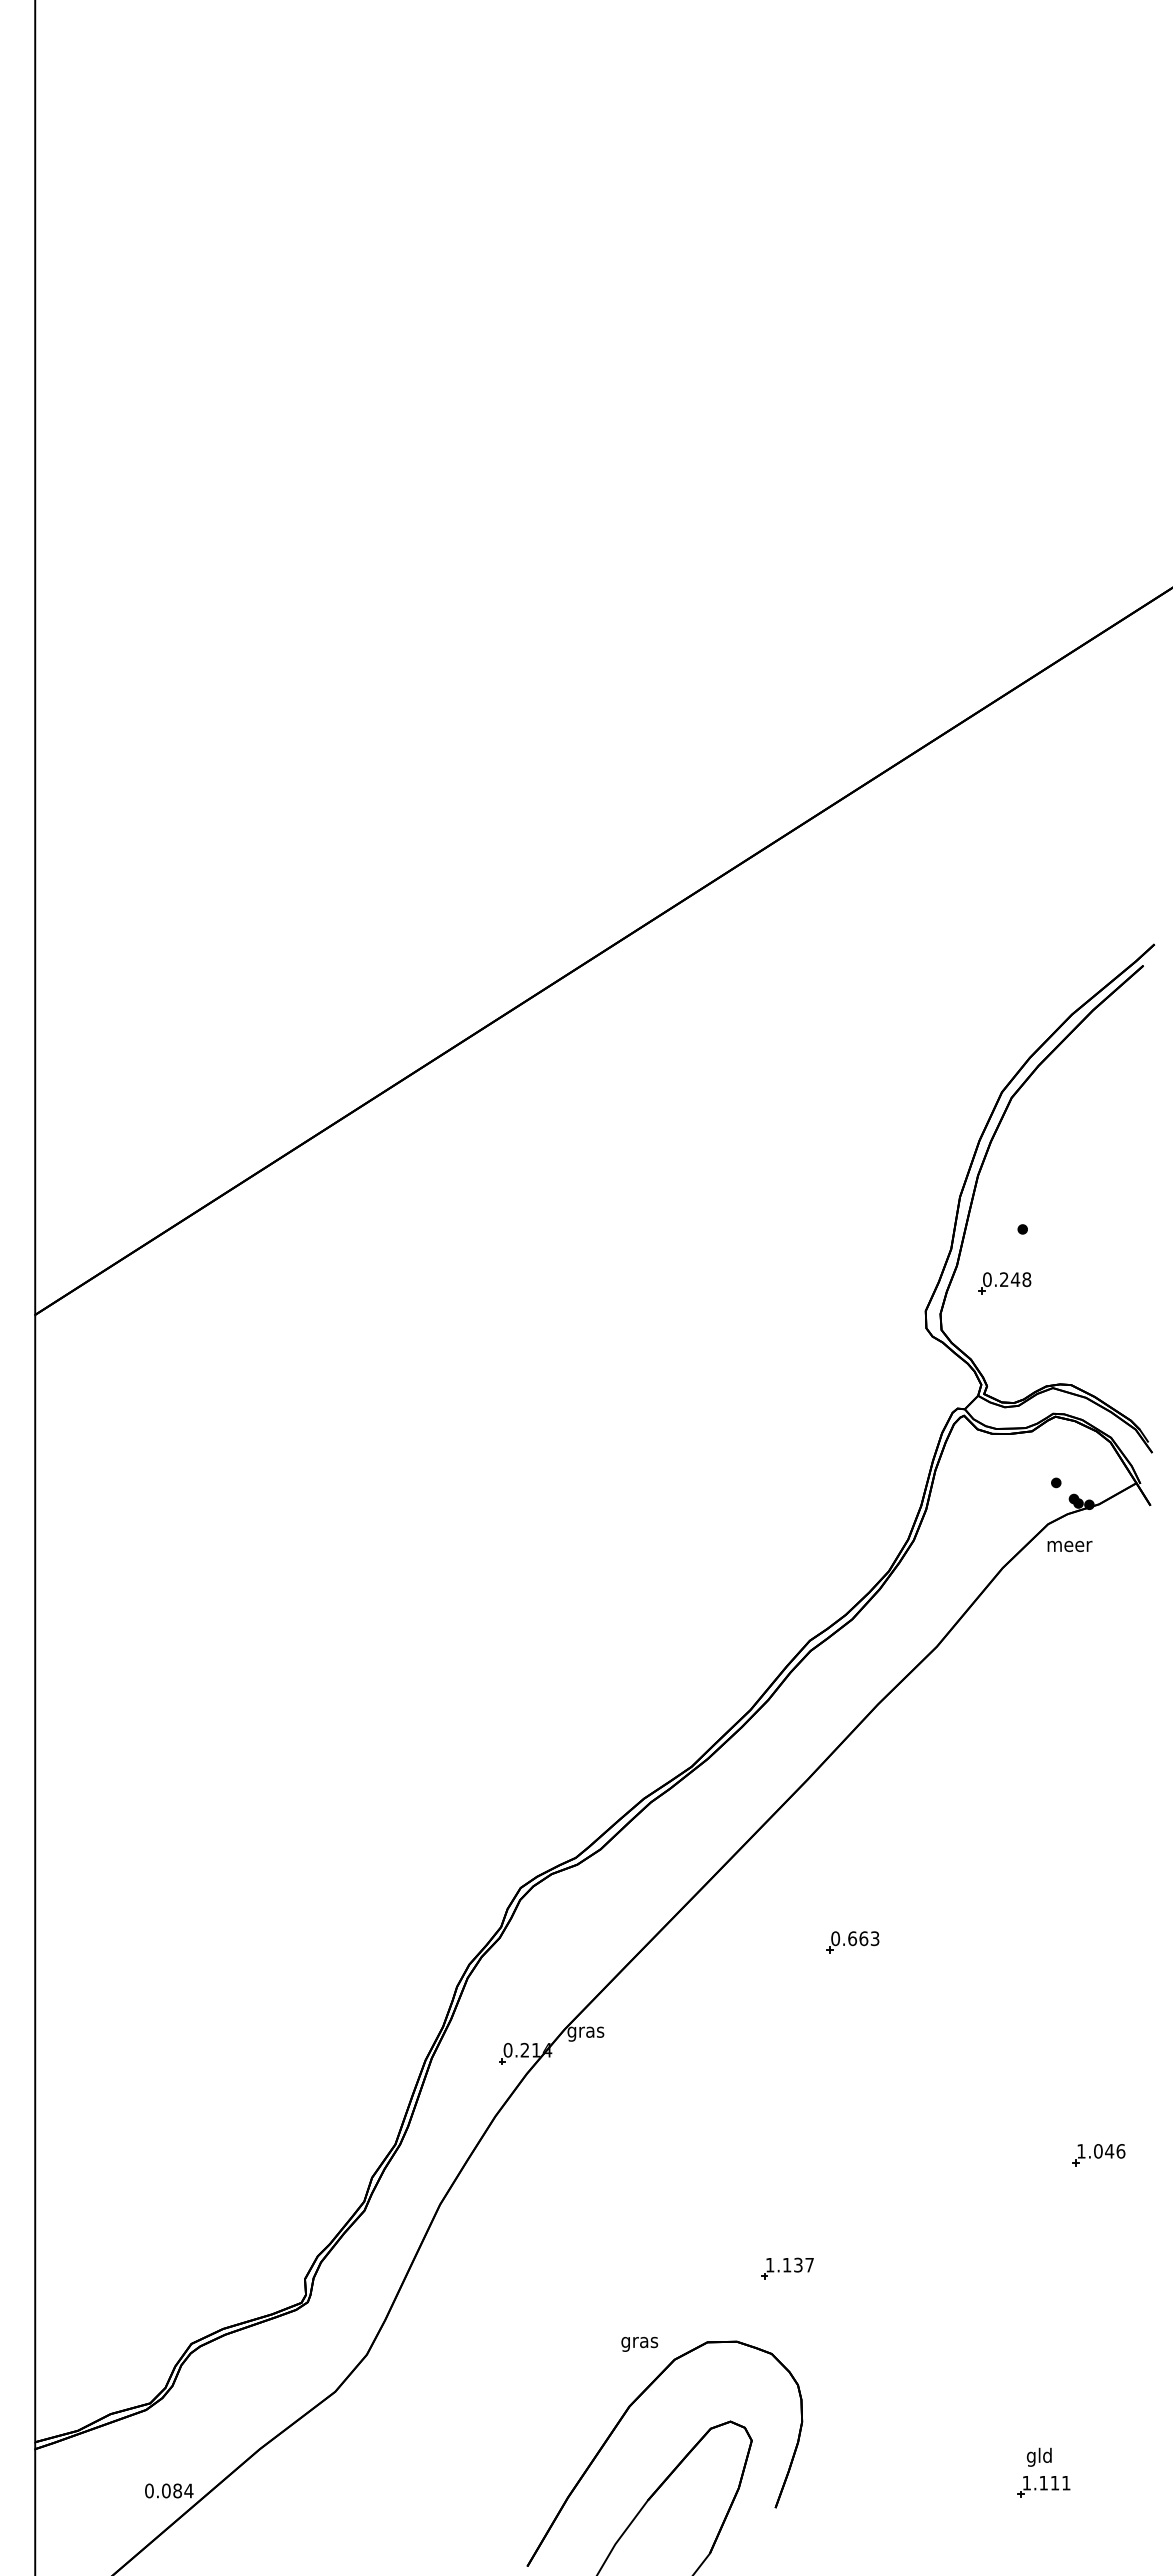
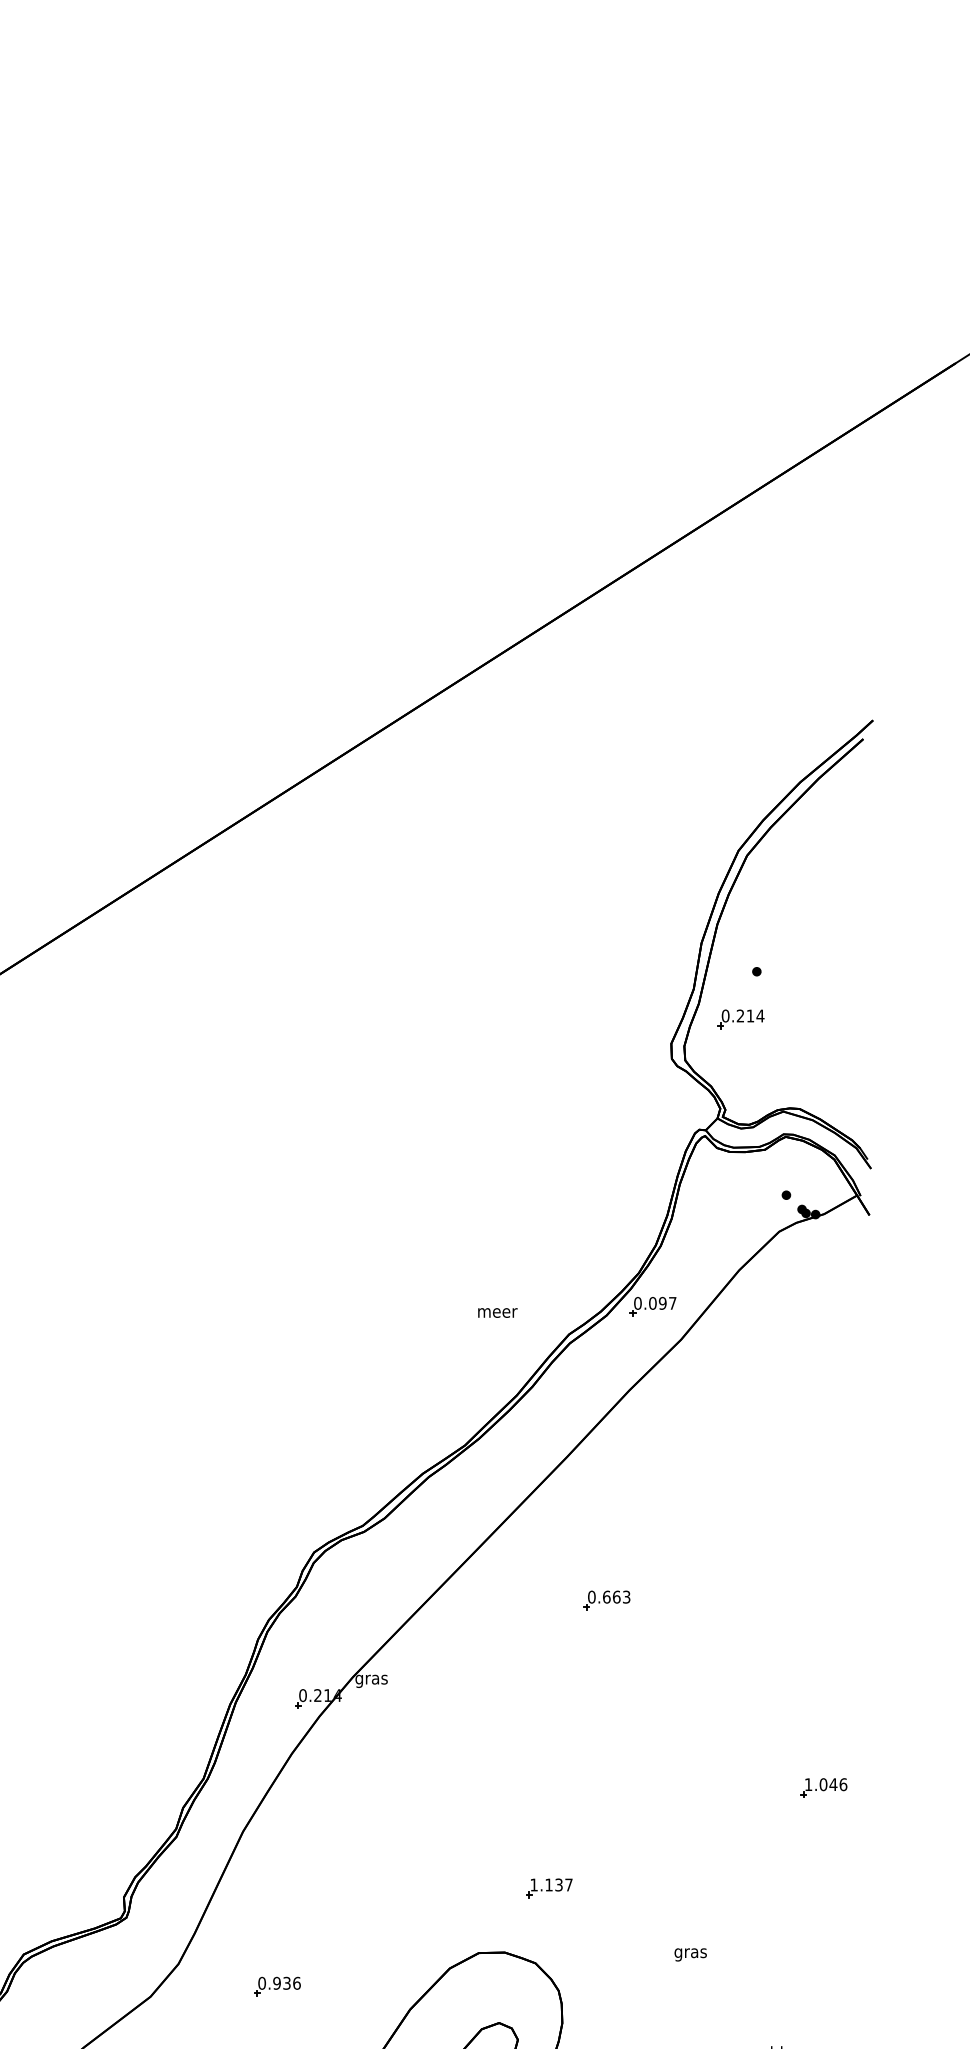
text: (1020, 1279) -> (754, 1015), 0.248 -> 0.214
text: (1069, 1546) -> (497, 1313), moved
part: (904, 1609) -> (652, 1306), added
text: (639, 2343) -> (690, 1954), moved
part: (478, 2380) -> (276, 1986), added

